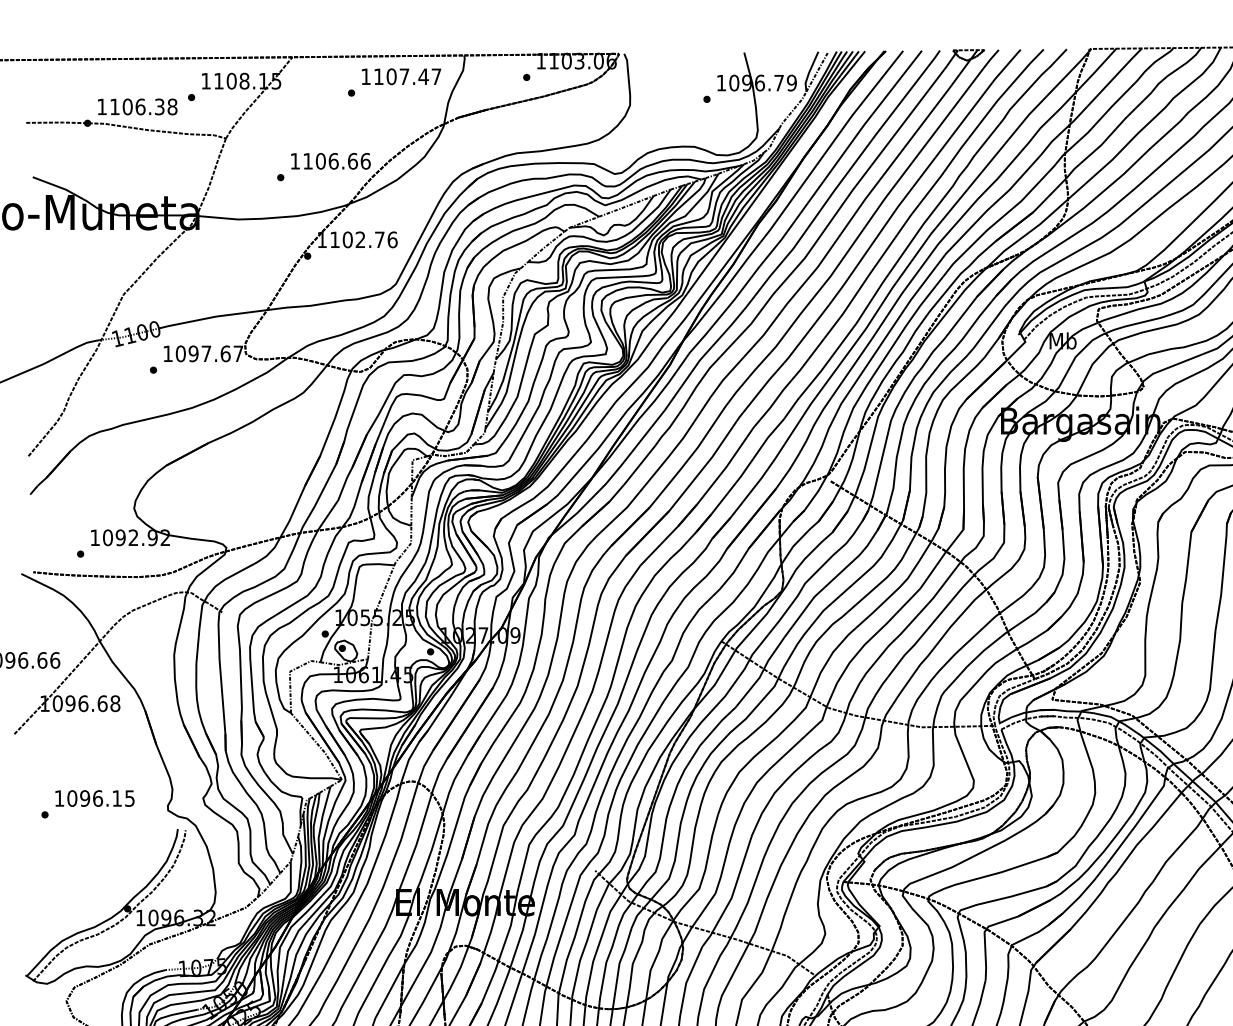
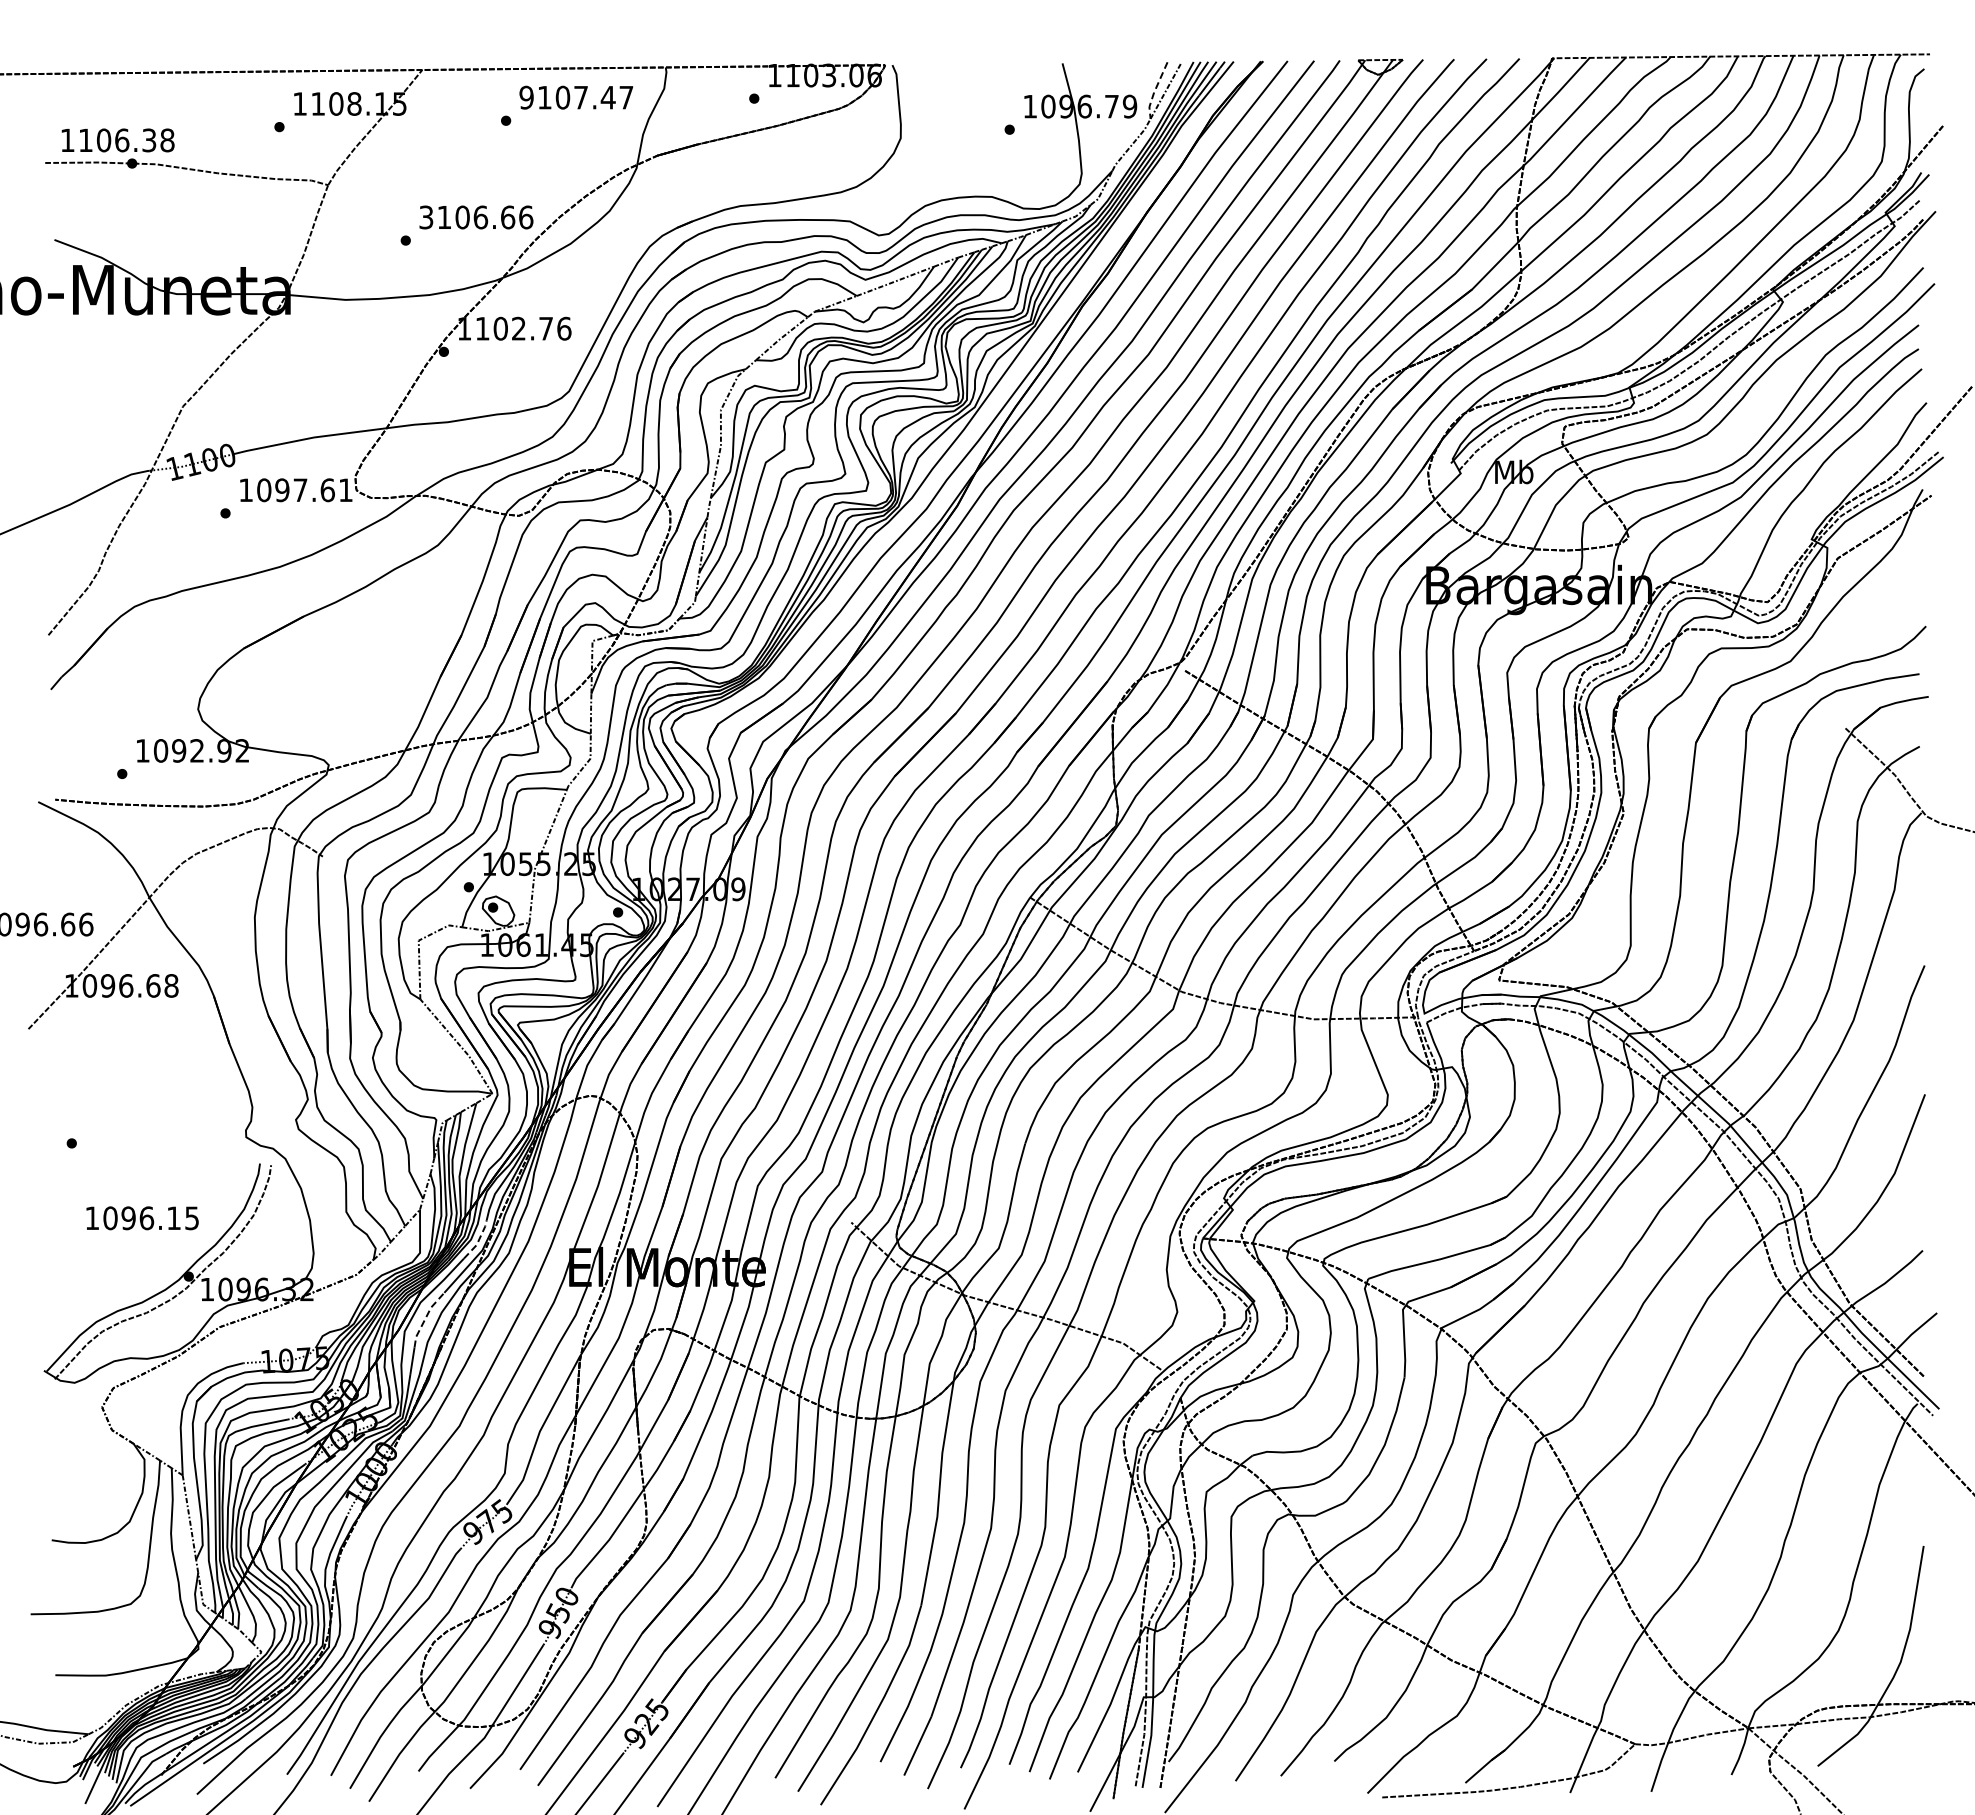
line: (809, 71) -> (1154, 90), solid -> dashed
text: (365, 76) -> (526, 97), 1107.47 -> 9107.47
text: (137, 107) -> (117, 140), moved
text: (295, 161) -> (426, 217), 1106.66 -> 3106.66
text: (238, 353) -> (345, 489), 1097.67 -> 1097.61
text: (94, 798) -> (142, 1218), moved
line: (332, 883) -> (478, 1240), solid -> dashed
line: (294, 938) -> (425, 1318), solid -> dashed

